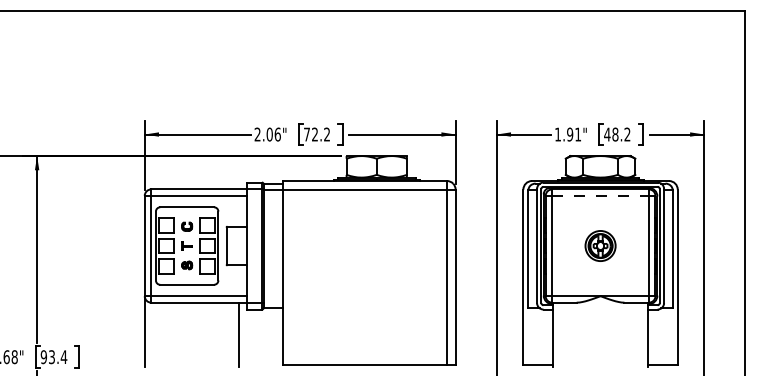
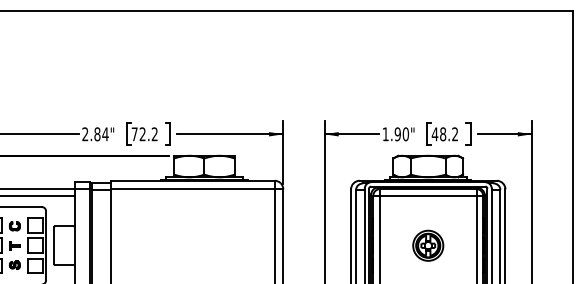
text: (273, 134) -> (101, 134), 2.06" -> 2.84"
text: (578, 134) -> (406, 134), 1.91" -> 1.90"
line: (601, 195) -> (429, 195), dashed -> solid

